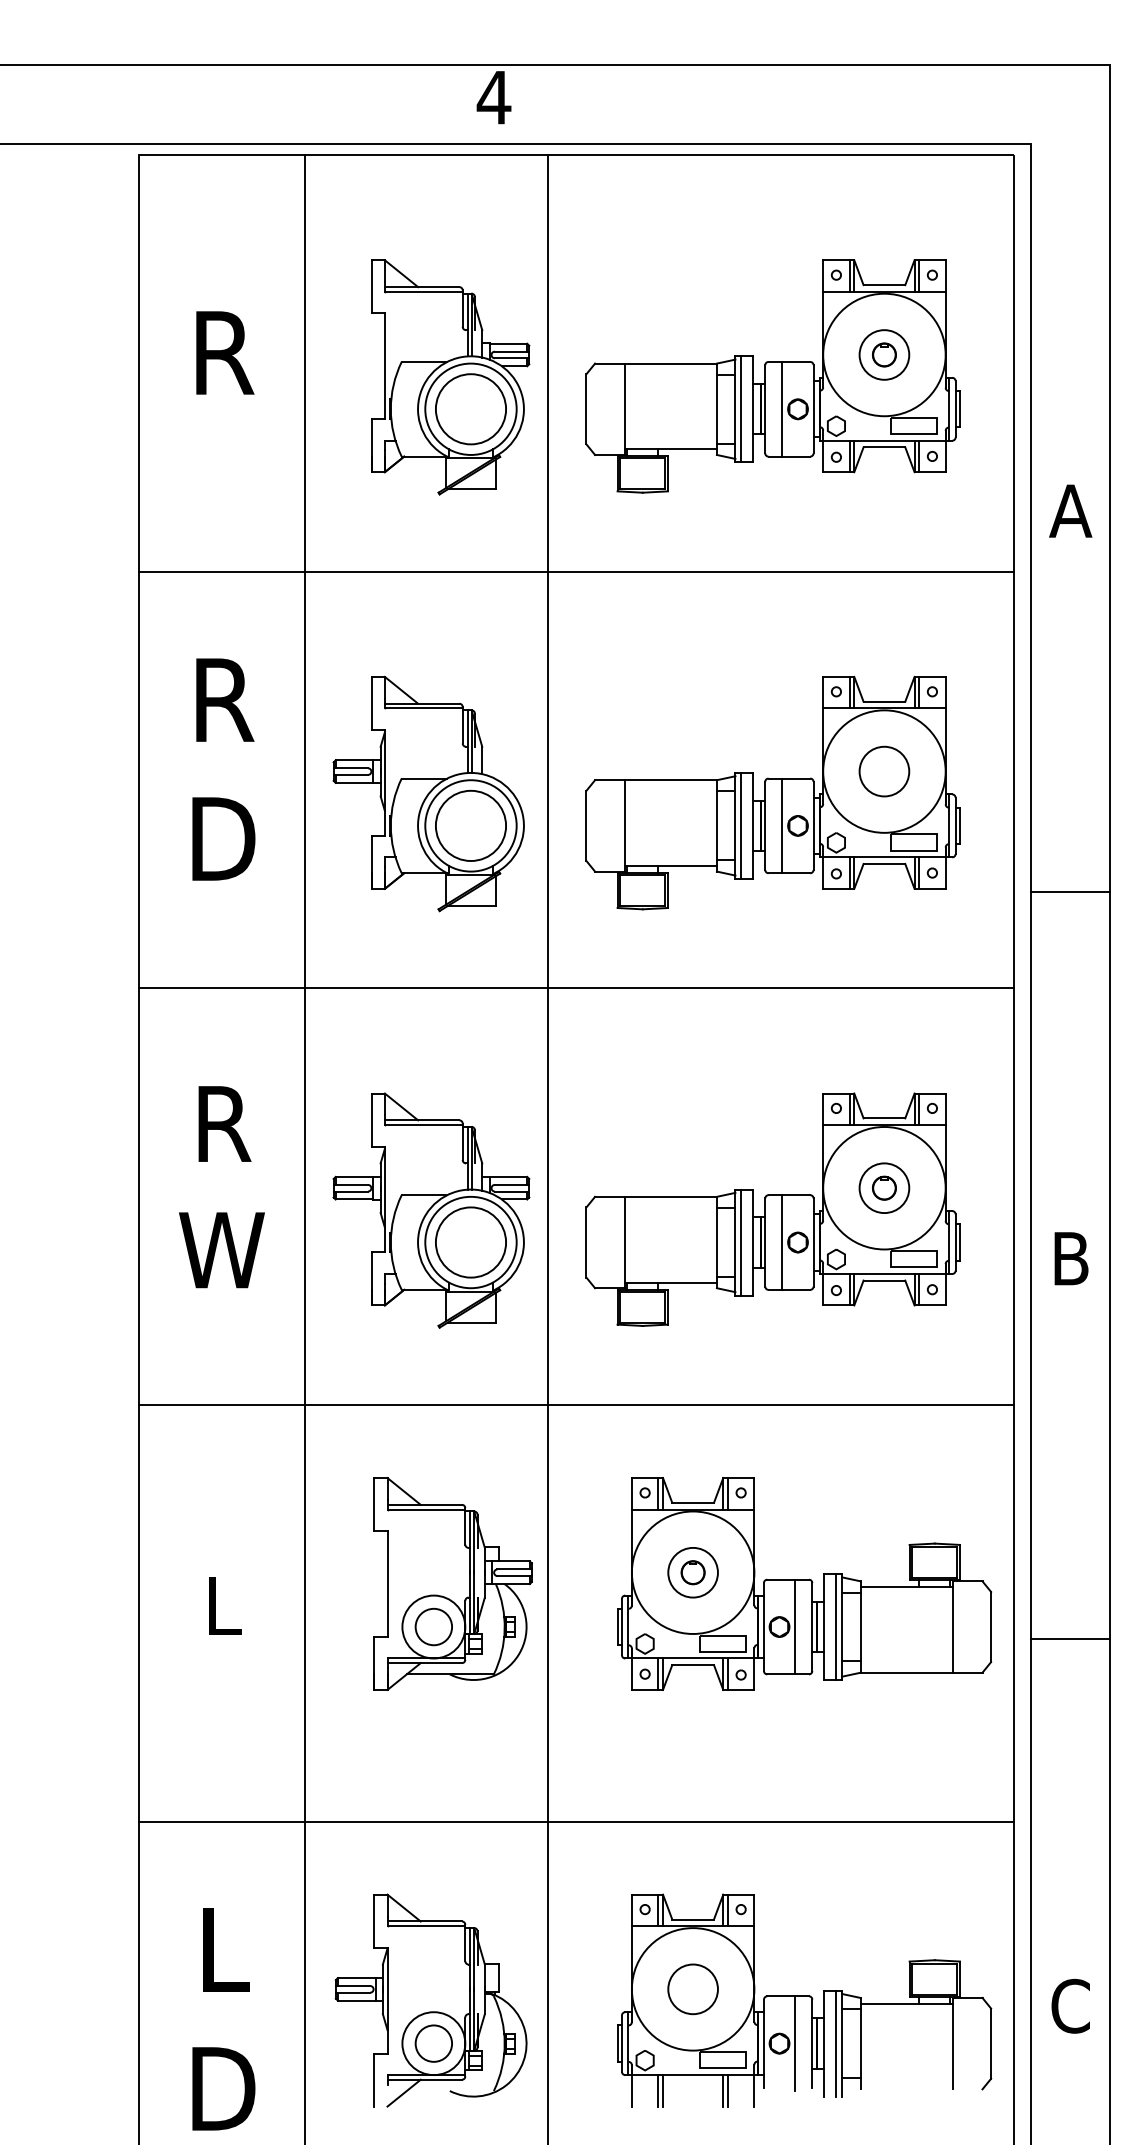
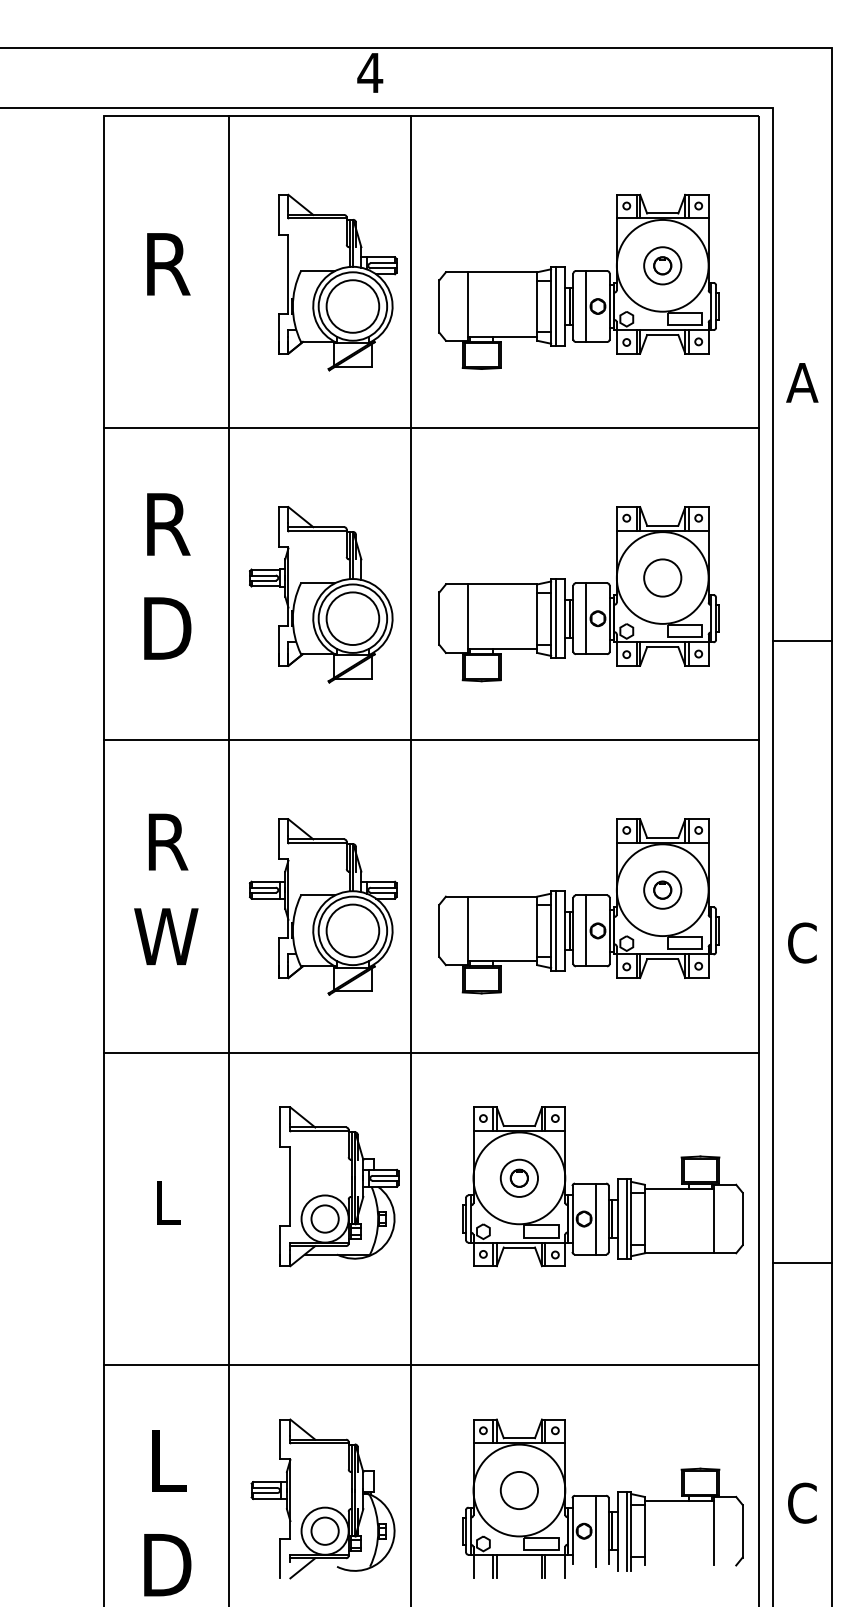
line: (1070, 891) -> (802, 640), moved
text: (1070, 1257) -> (802, 942), B -> C
line: (1070, 1639) -> (802, 1263), moved

